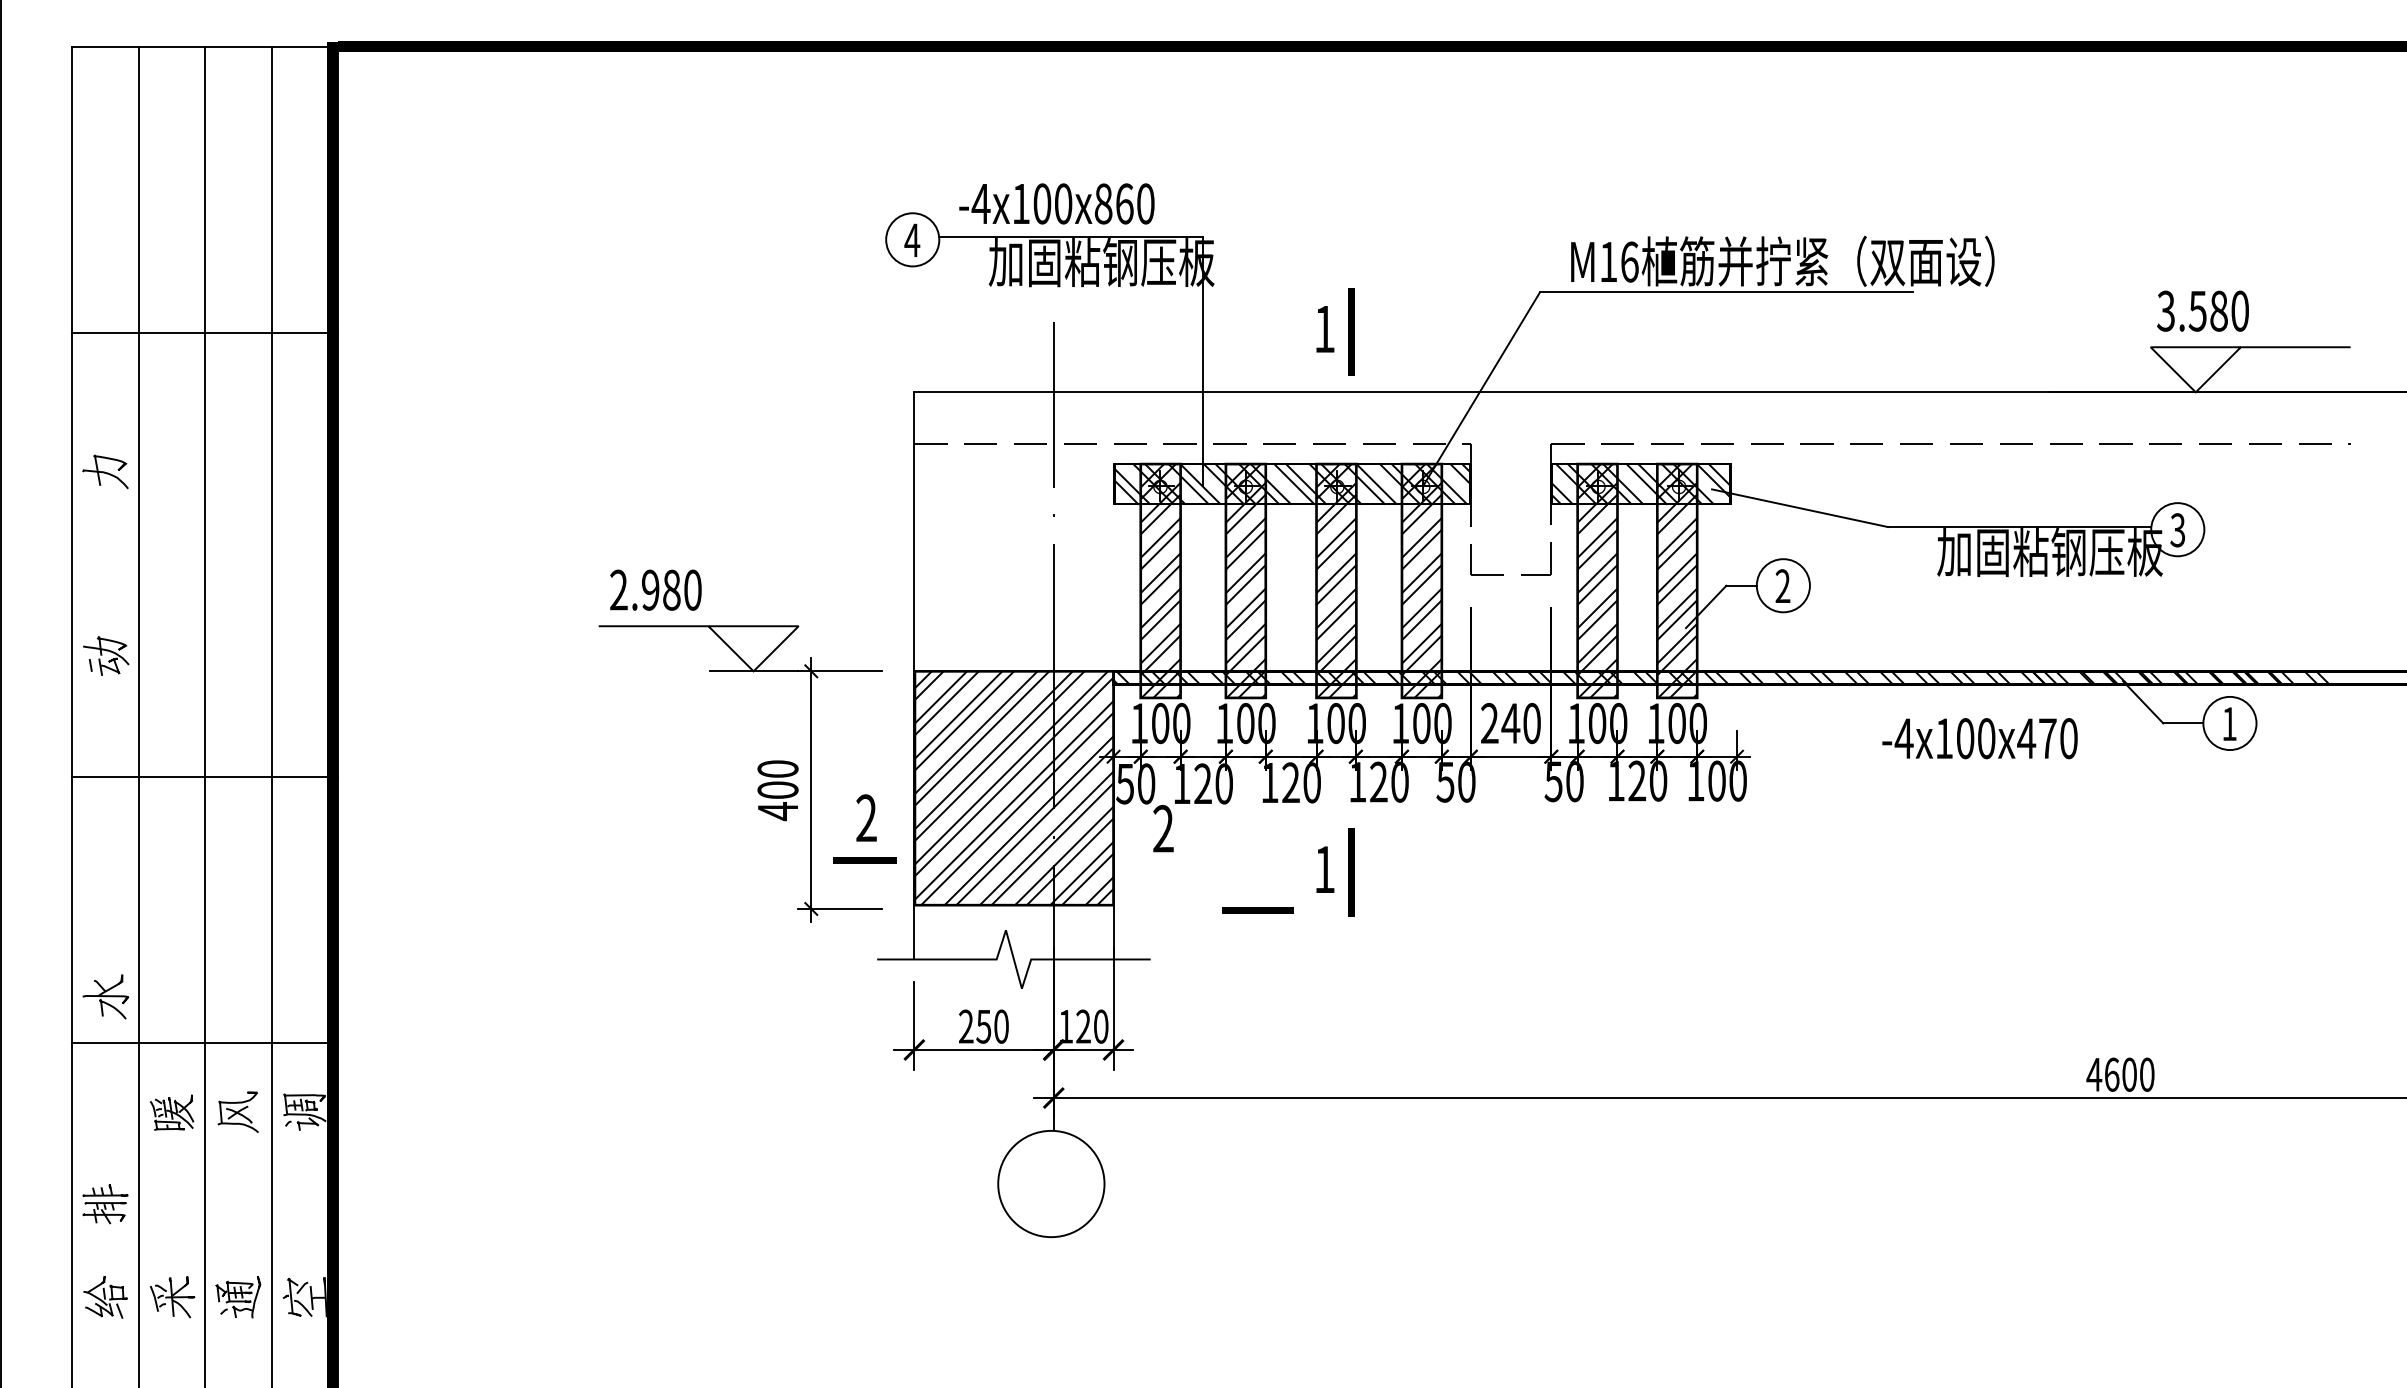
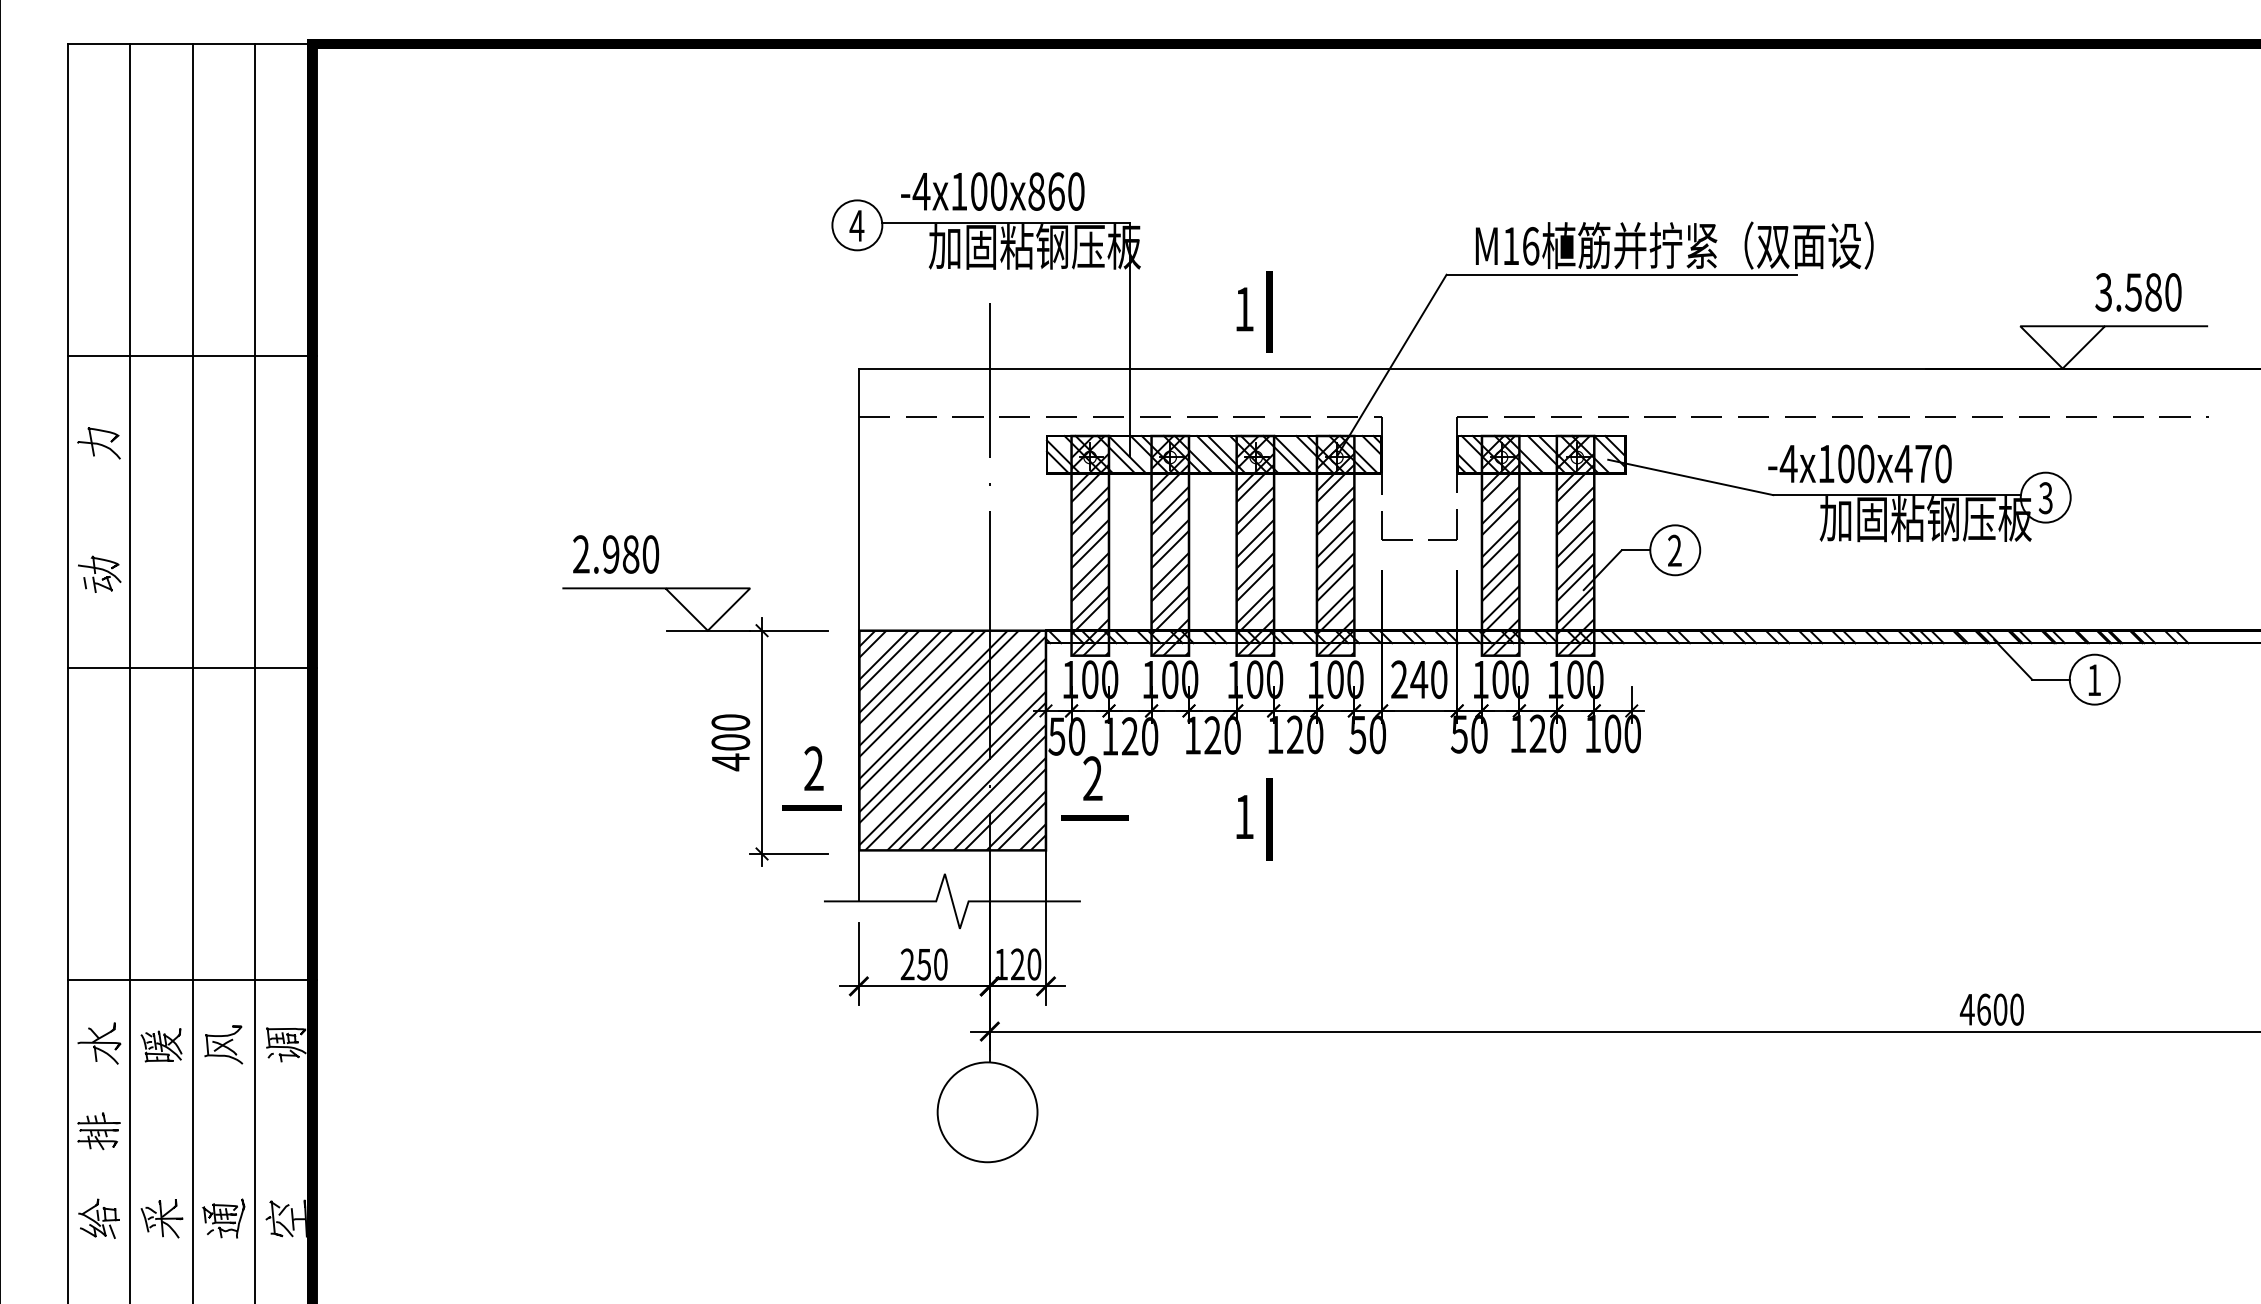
text: (2203, 311) -> (2138, 292), moved
line: (204, 332) -> (192, 355), moved
part: (106, 655) -> (99, 573), moved
text: (1979, 738) -> (1859, 463), moved
line: (204, 776) -> (192, 667), moved
line: (1257, 909) -> (1094, 817), moved
part: (106, 996) -> (99, 1043), moved

